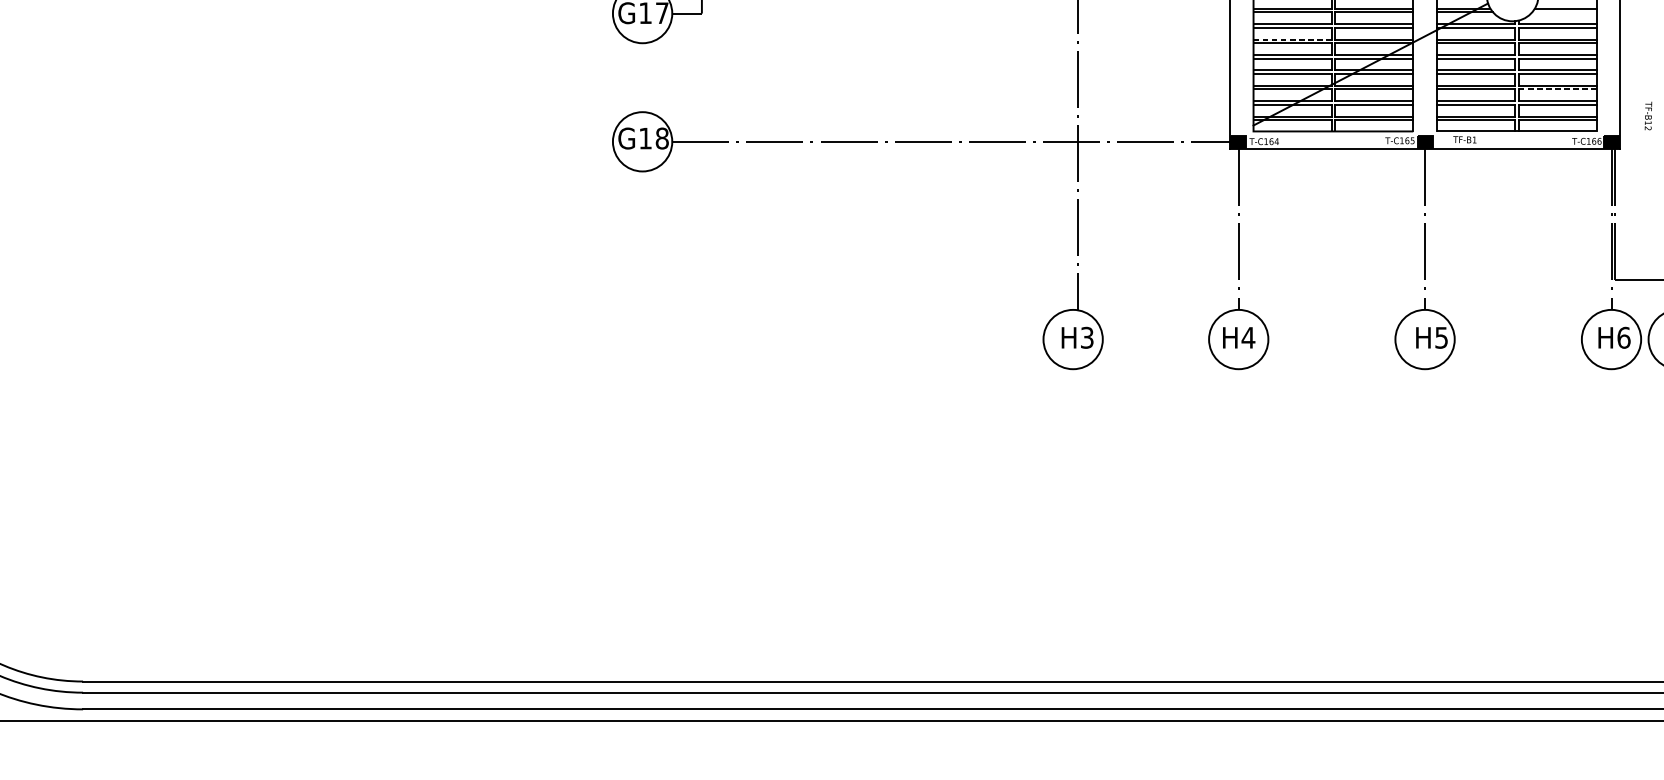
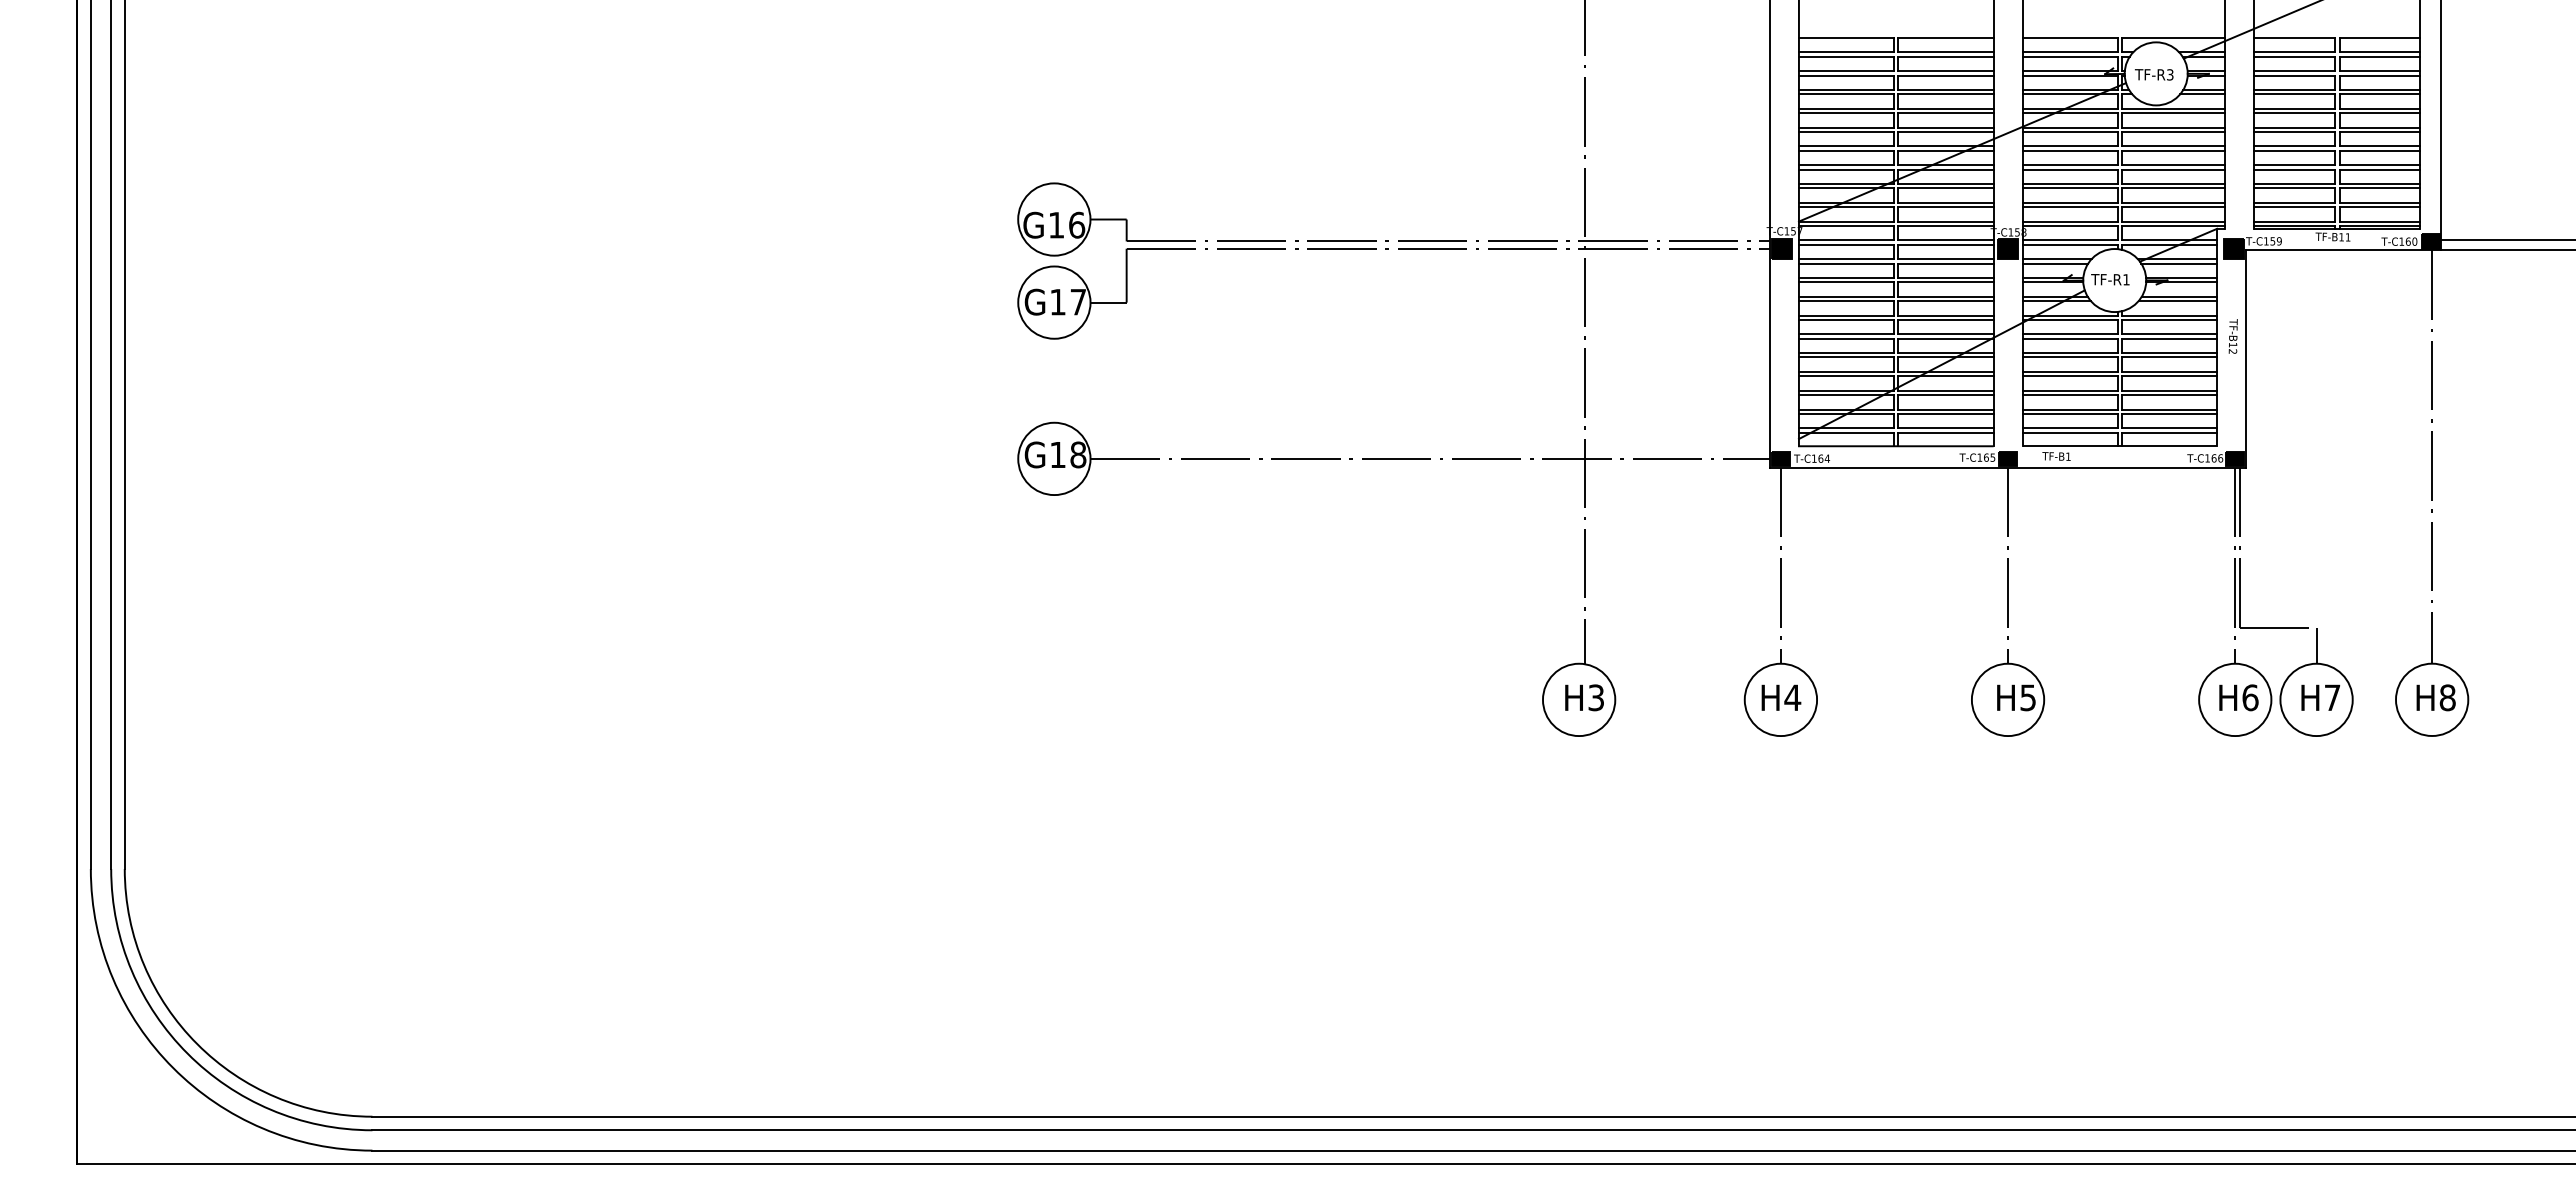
line: (1564, 12) -> (2177, 301), added
line: (1292, 39) -> (1846, 334), dashed -> solid
line: (1557, 89) -> (2169, 395), dashed -> solid
text: (1647, 116) -> (2232, 336), moved

